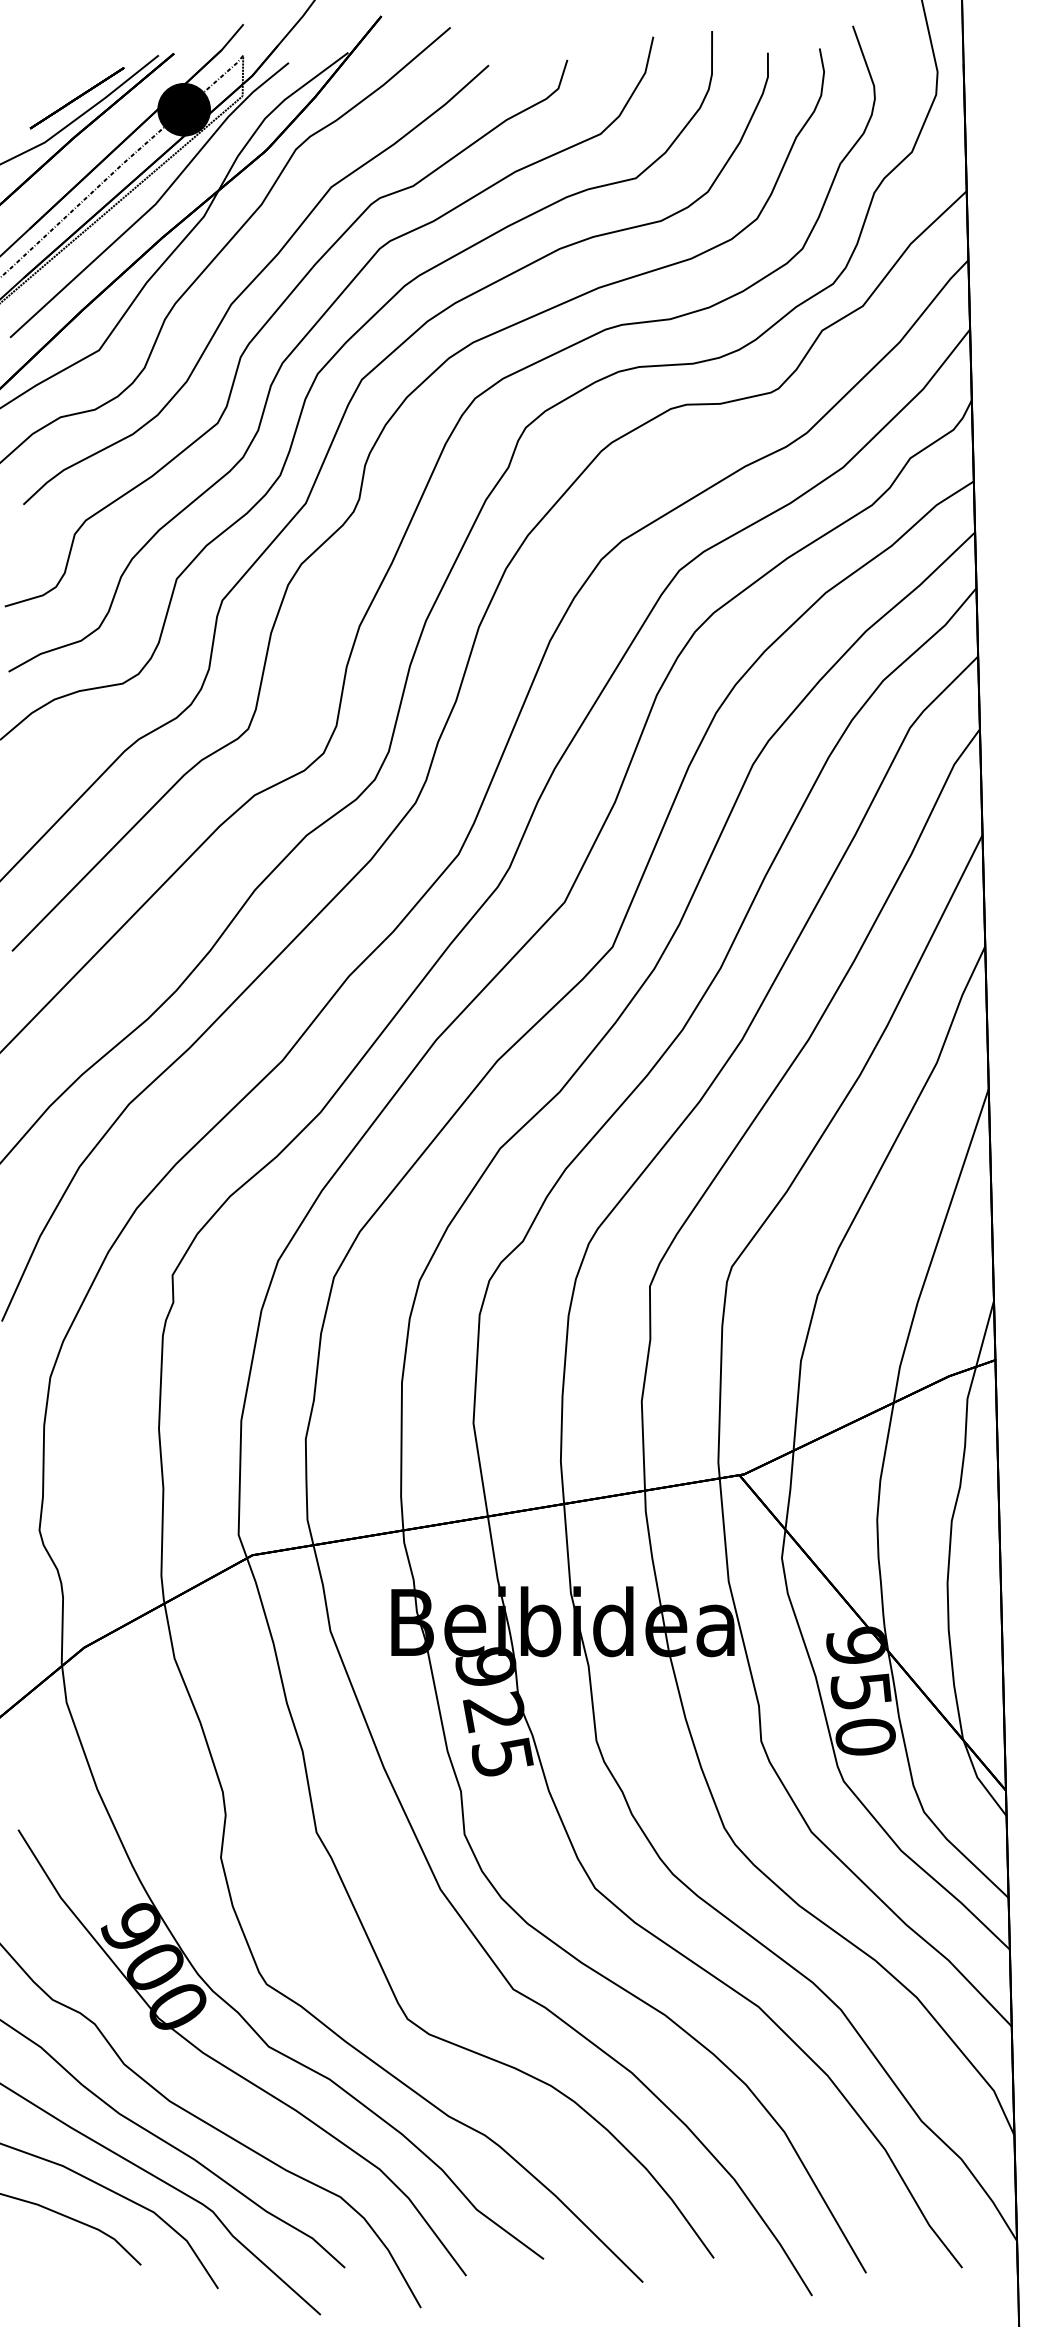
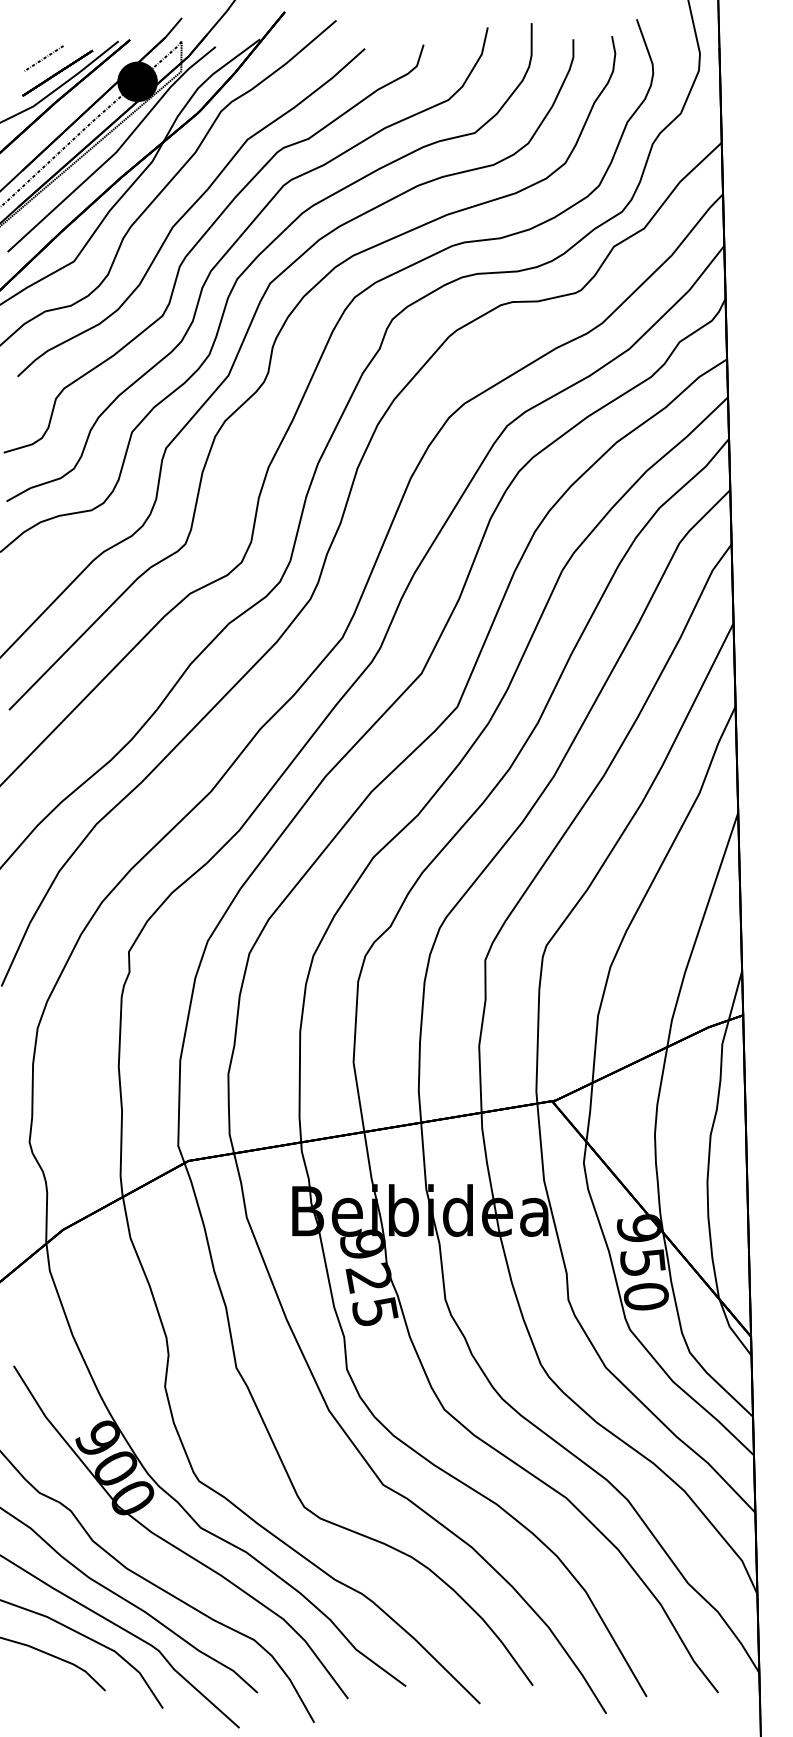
line: (58, 78) -> (43, 58), added

